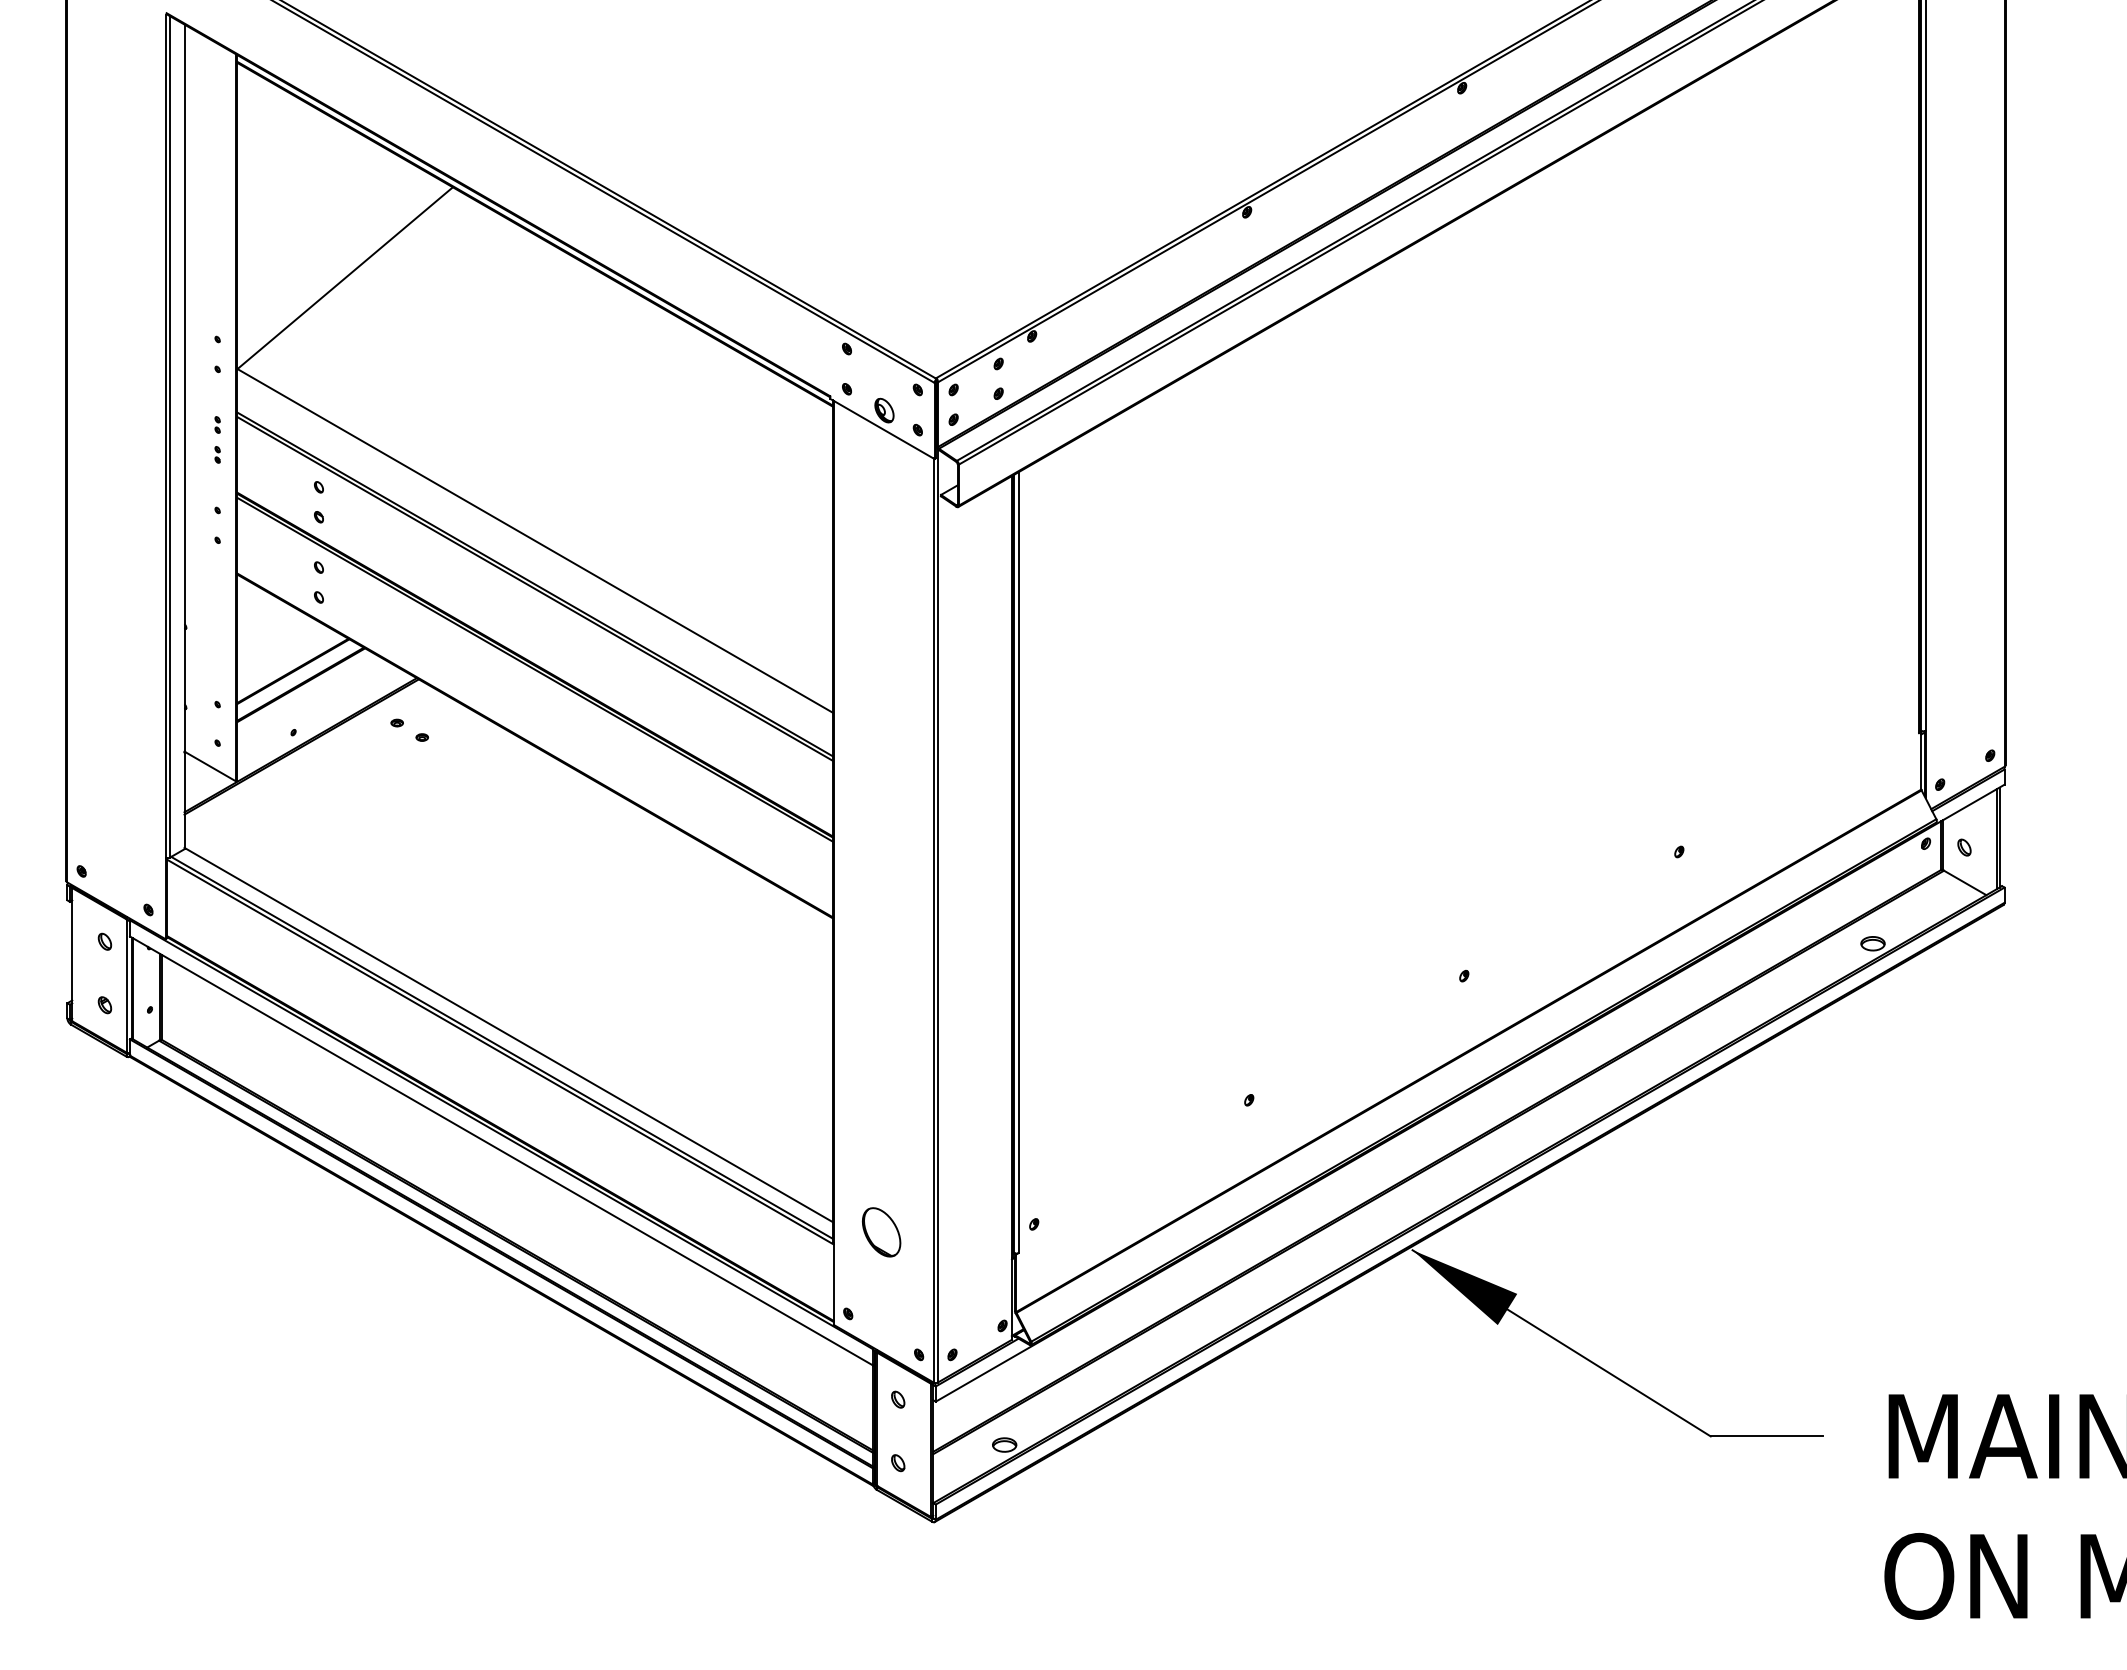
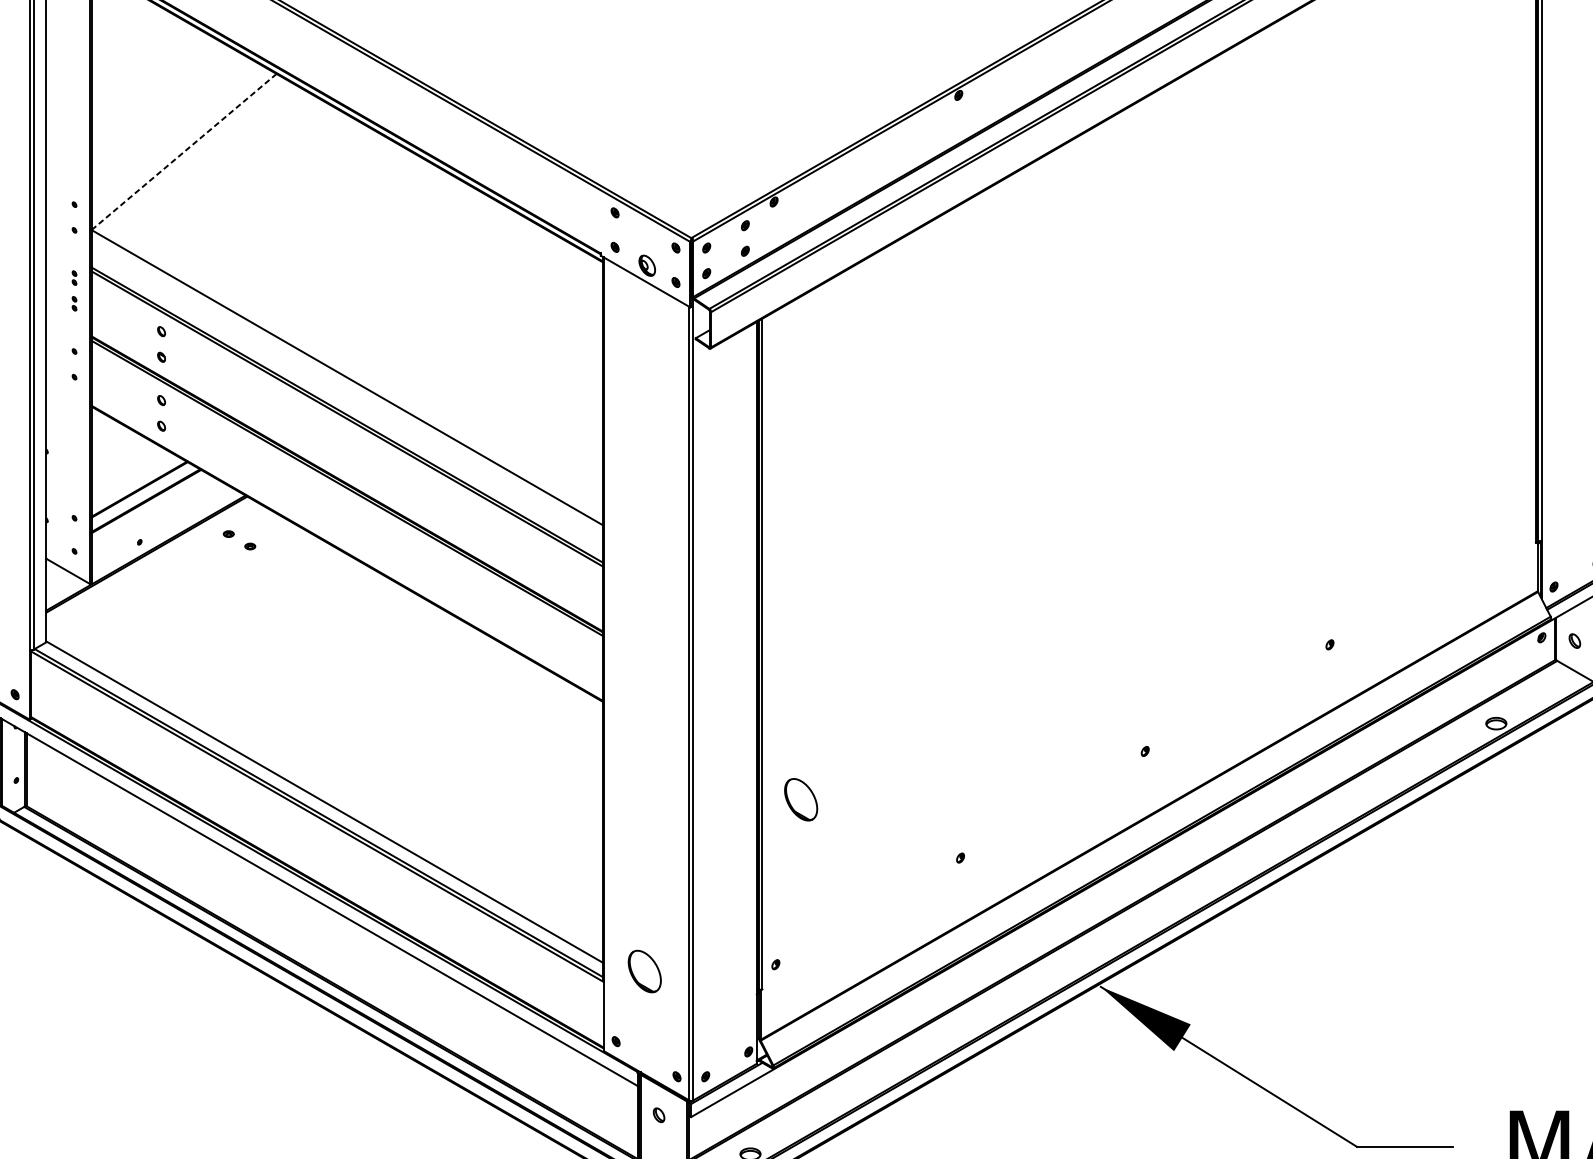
line: (345, 278) -> (184, 152), solid -> dashed
part: (1063, 1032) -> (801, 799), added

